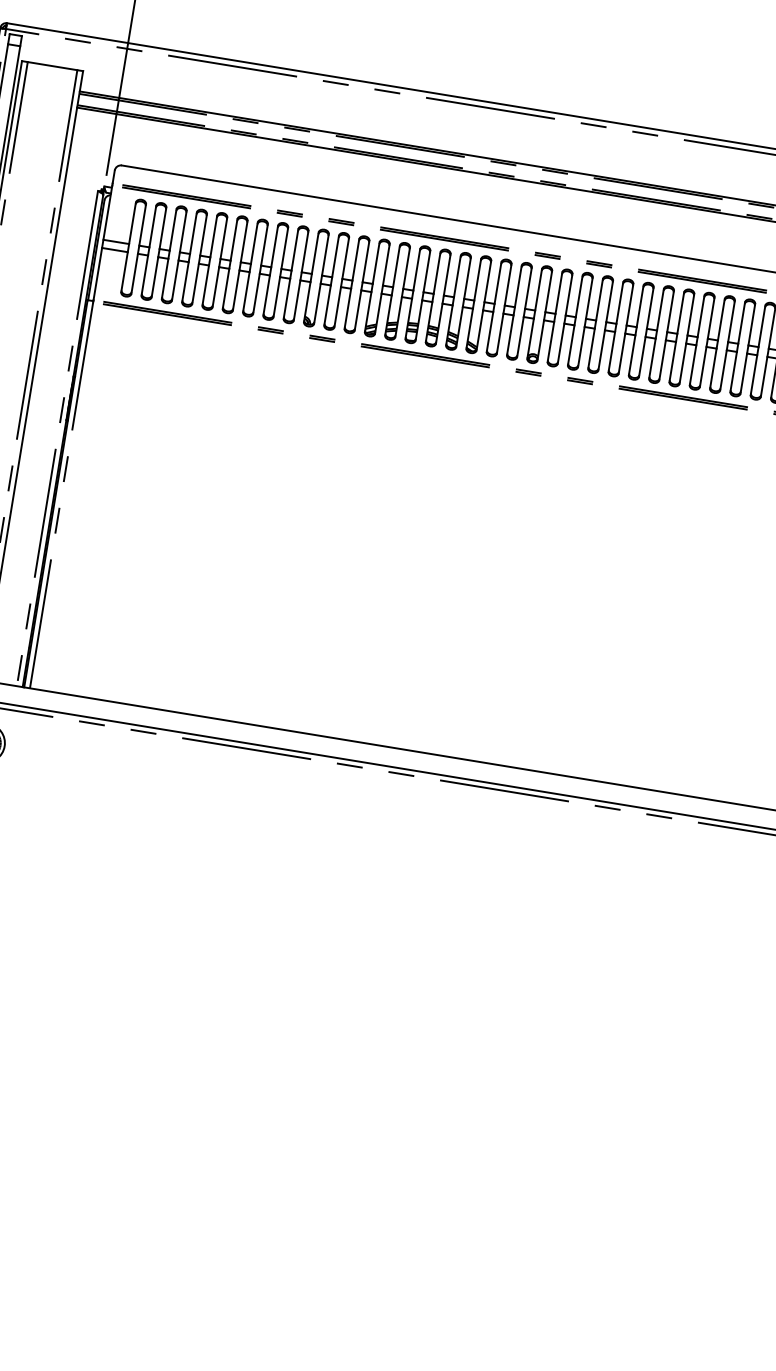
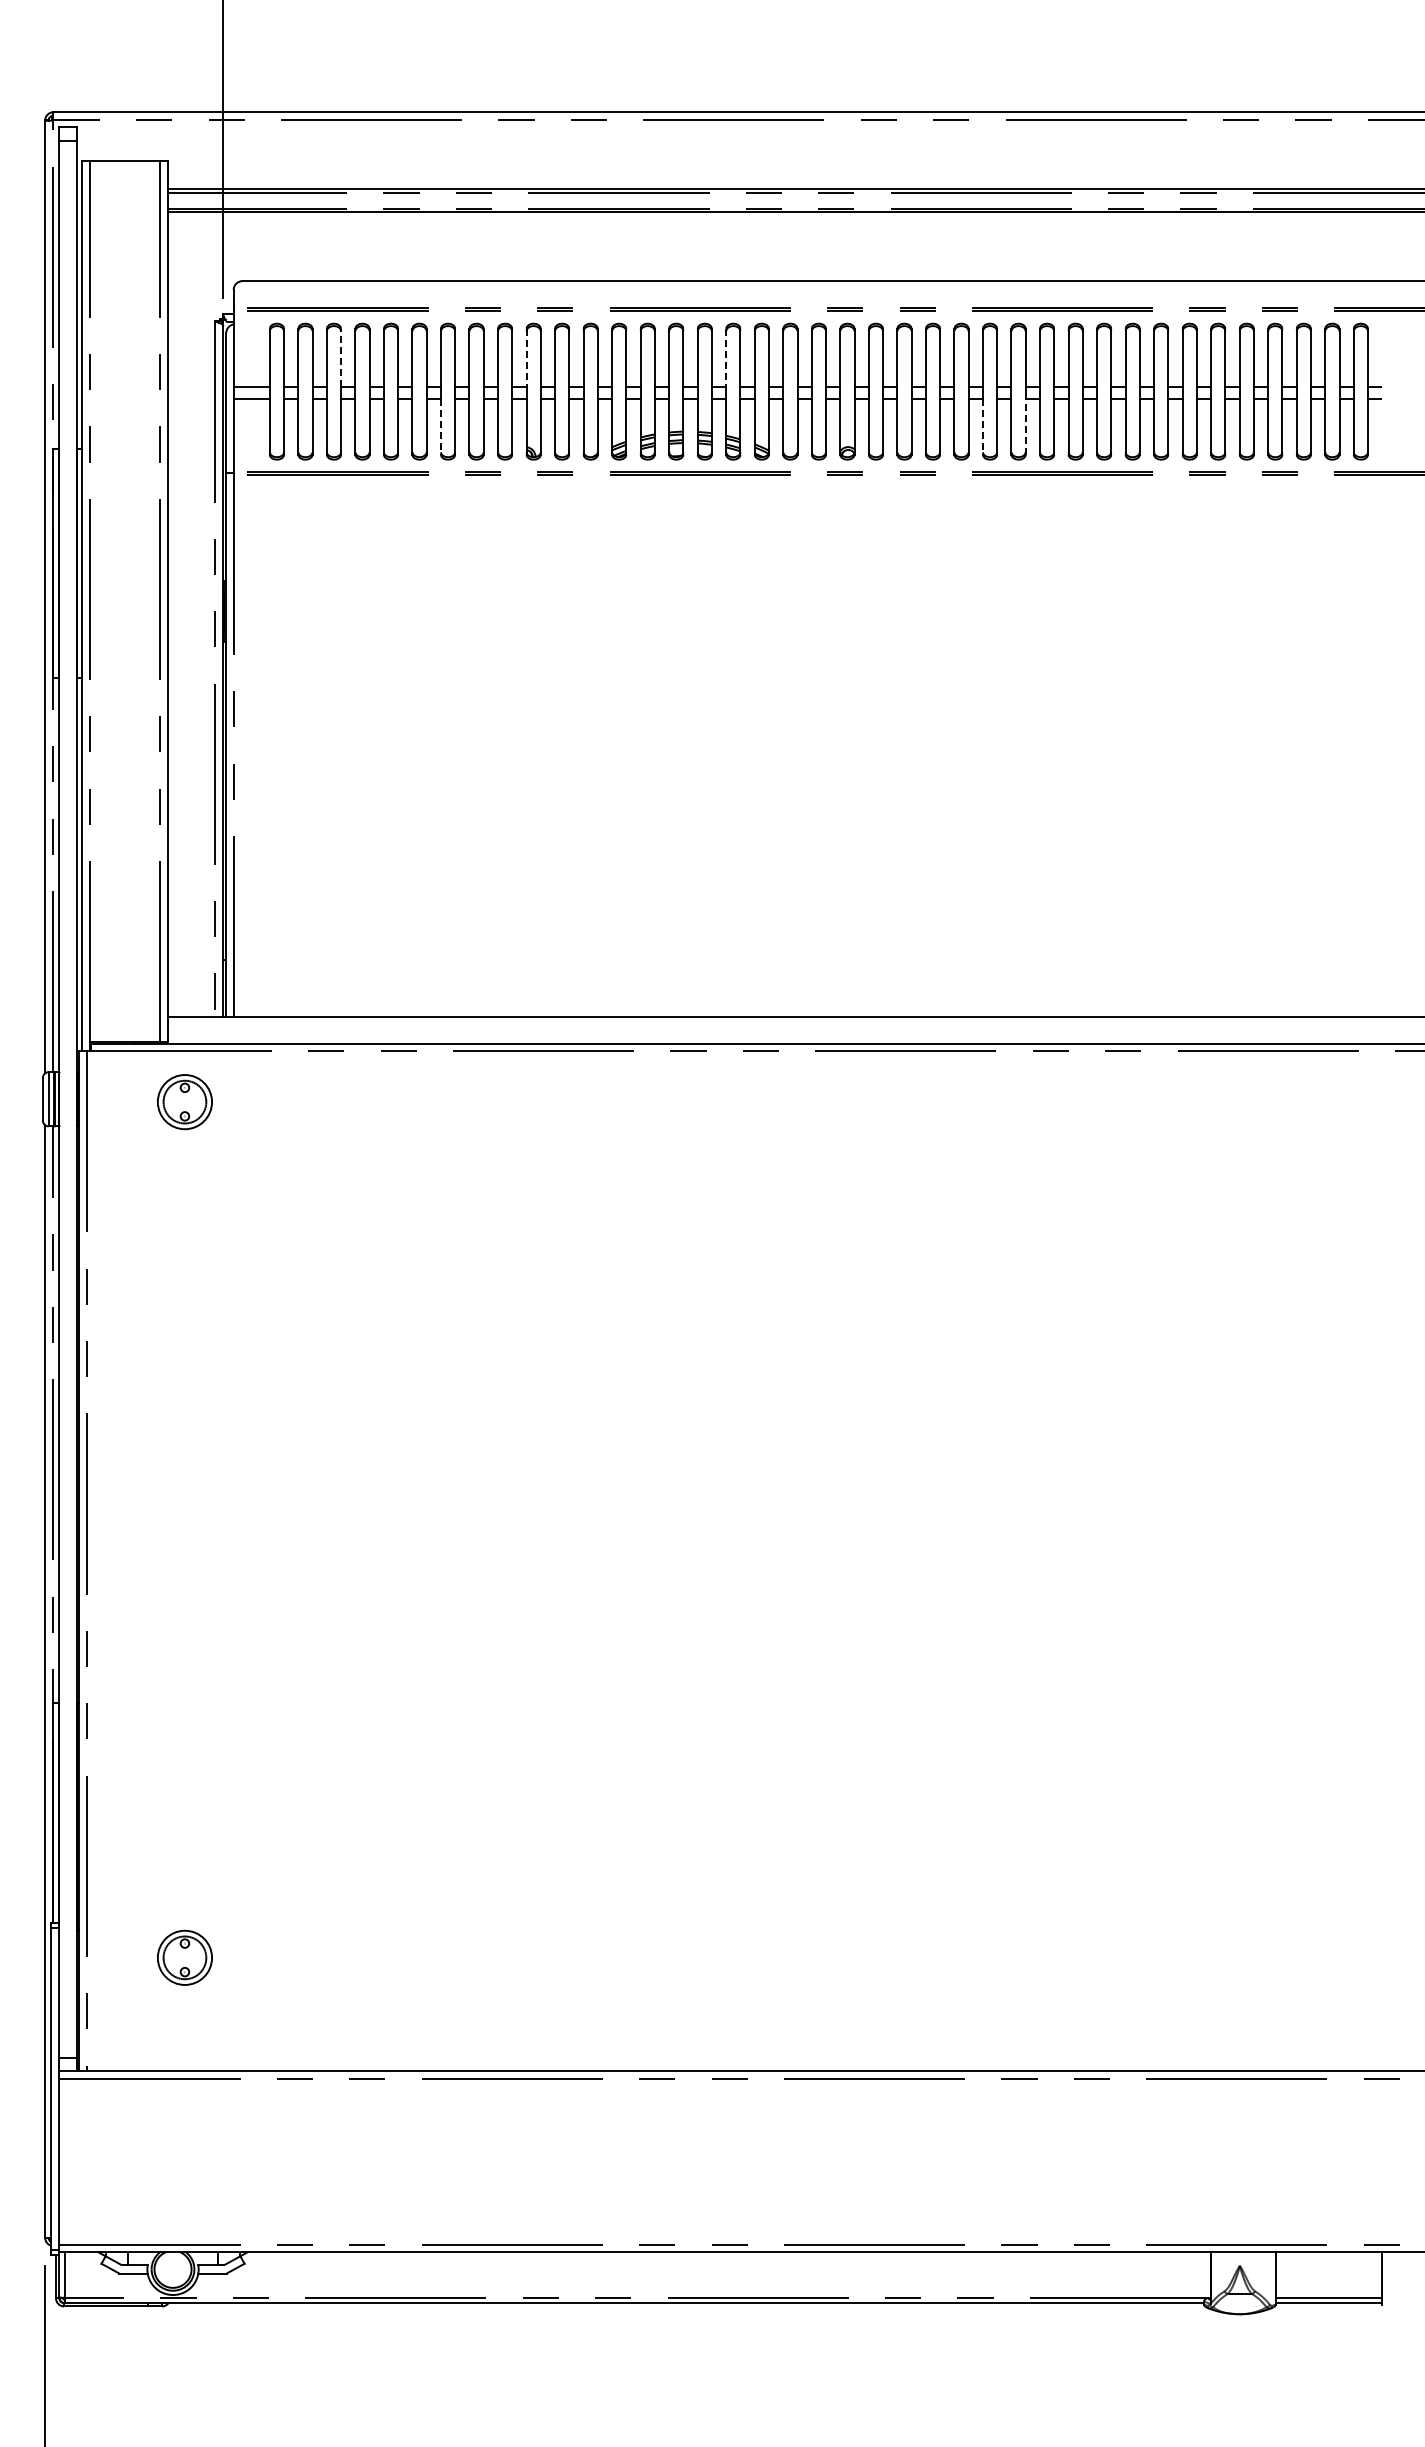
line: (183, 231) -> (341, 357), solid -> dashed
line: (315, 253) -> (526, 358), solid -> dashed
line: (457, 276) -> (726, 358), solid -> dashed
line: (245, 292) -> (440, 427), solid -> dashed
line: (631, 355) -> (982, 427), solid -> dashed
line: (662, 360) -> (1025, 426), solid -> dashed

